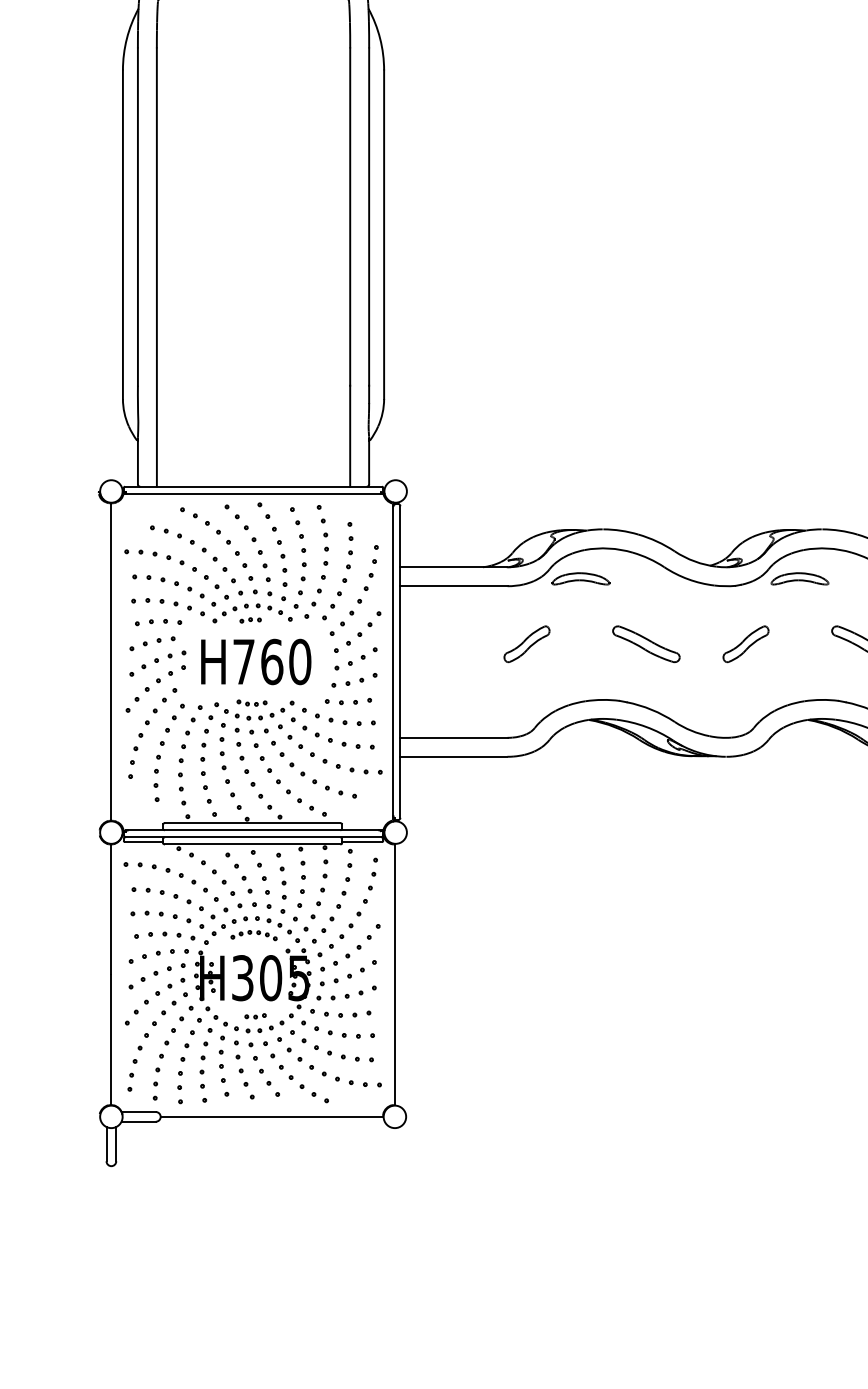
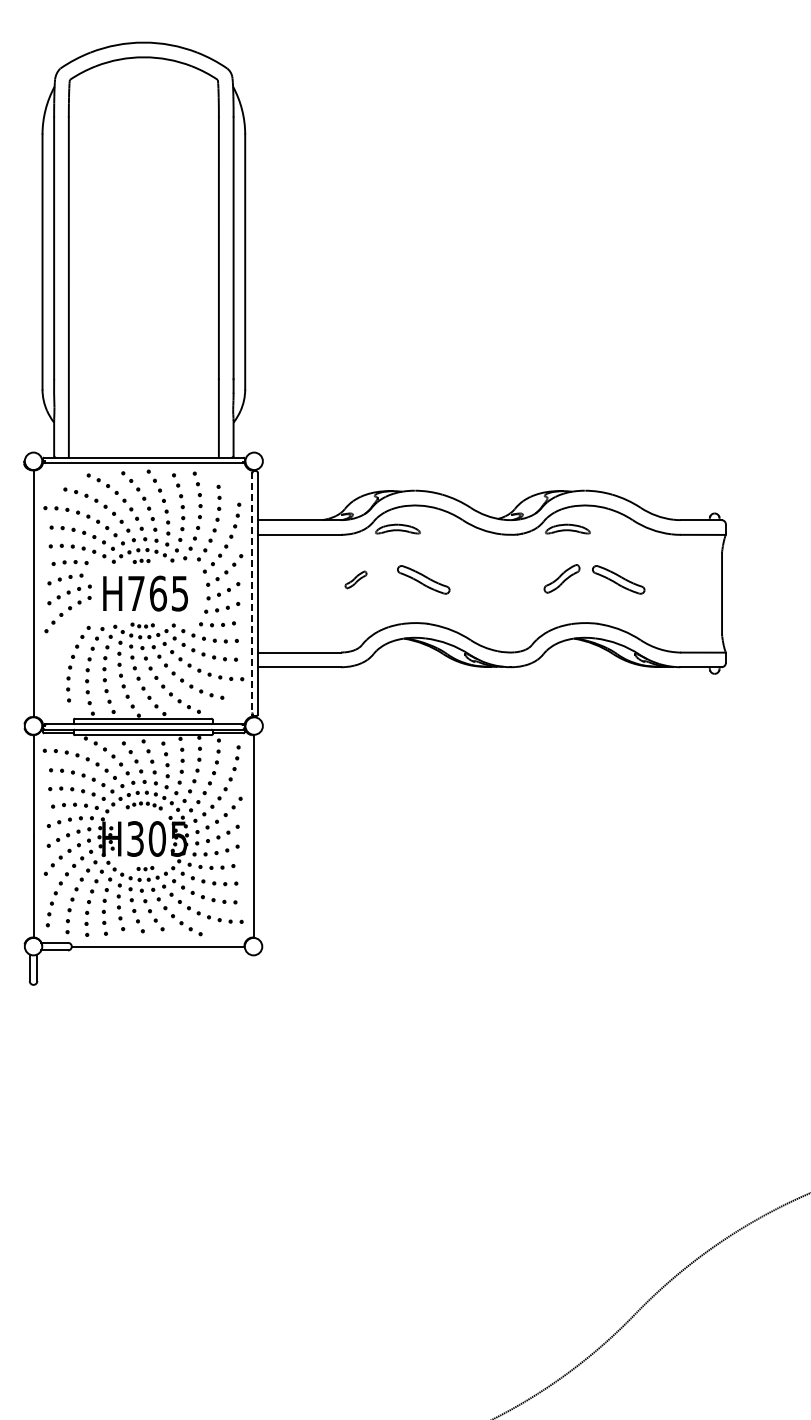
part: (526, 643) -> (355, 579), size x0.6
part: (646, 643) -> (423, 579), moved
part: (745, 643) -> (561, 578), moved
text: (299, 661) -> (179, 593), H760 -> H765
line: (393, 663) -> (252, 594), solid -> dashed
part: (148, 724) -> (62, 642), removed

